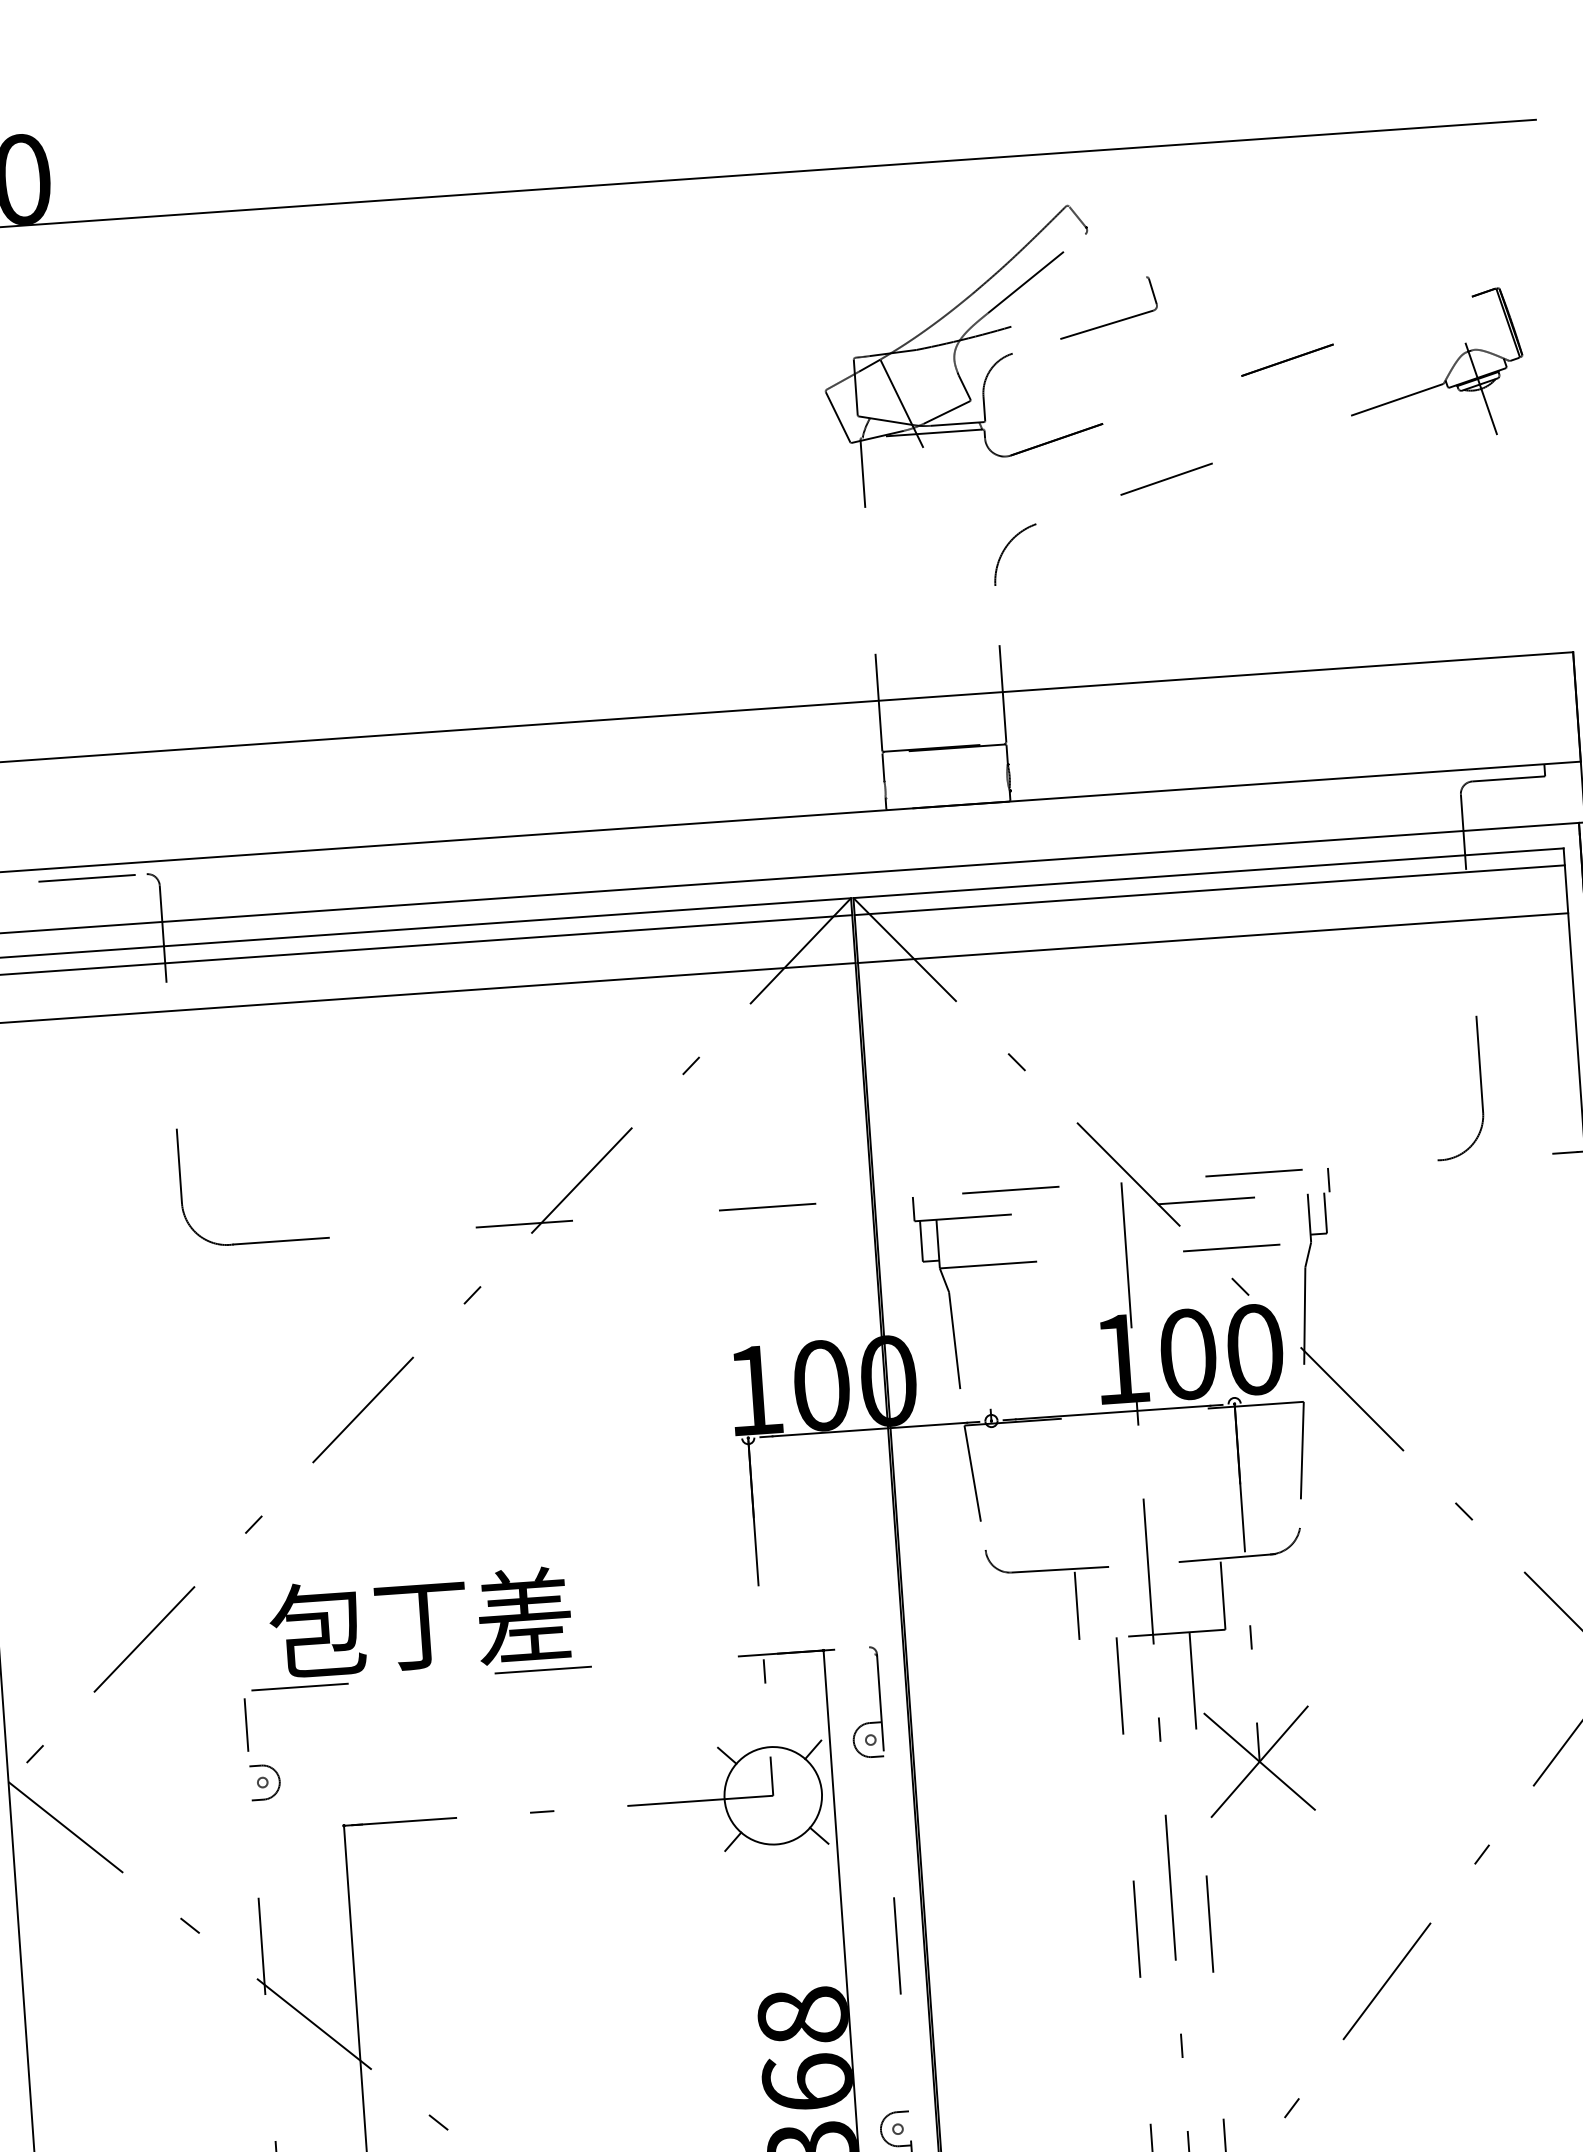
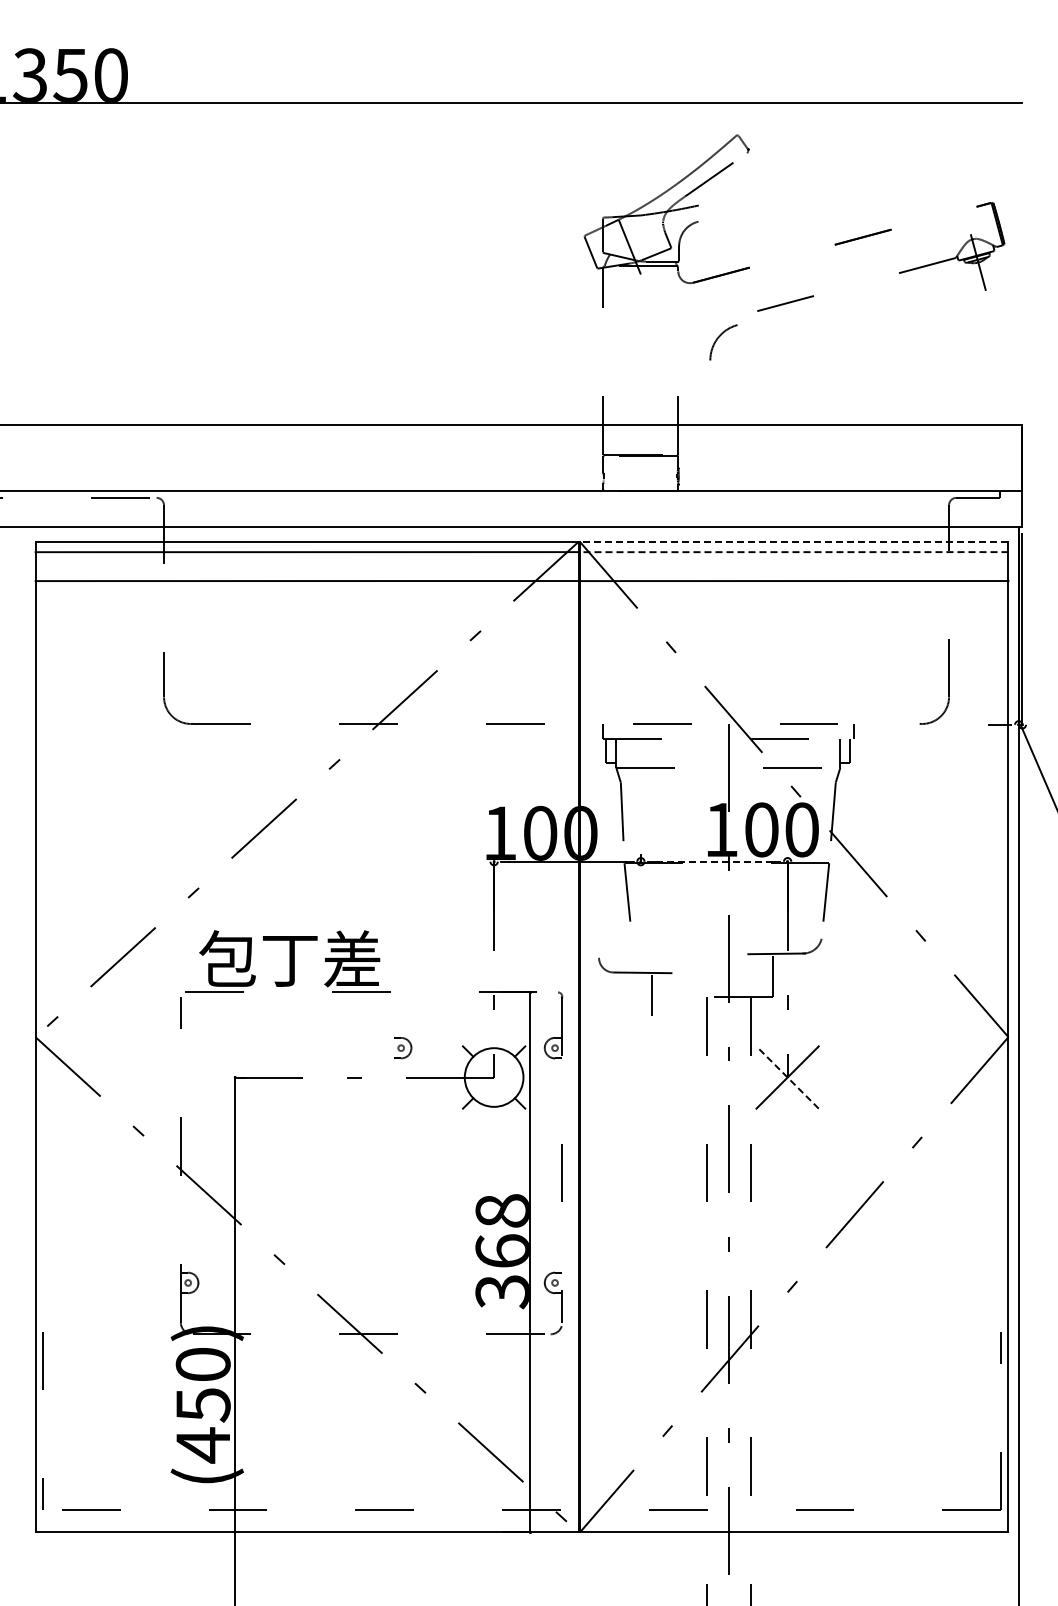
part: (1110, 321) -> (758, 206), removed
arc: (1006, 550) -> (718, 339), moved
line: (1207, 872) -> (793, 541), solid -> dashed
line: (1208, 890) -> (793, 552), solid -> dashed
line: (1113, 1412) -> (714, 861), solid -> dashed
part: (1047, 1571) -> (635, 973), moved
line: (1259, 1761) -> (787, 1077), solid -> dashed
part: (266, 1782) -> (403, 1048), moved

